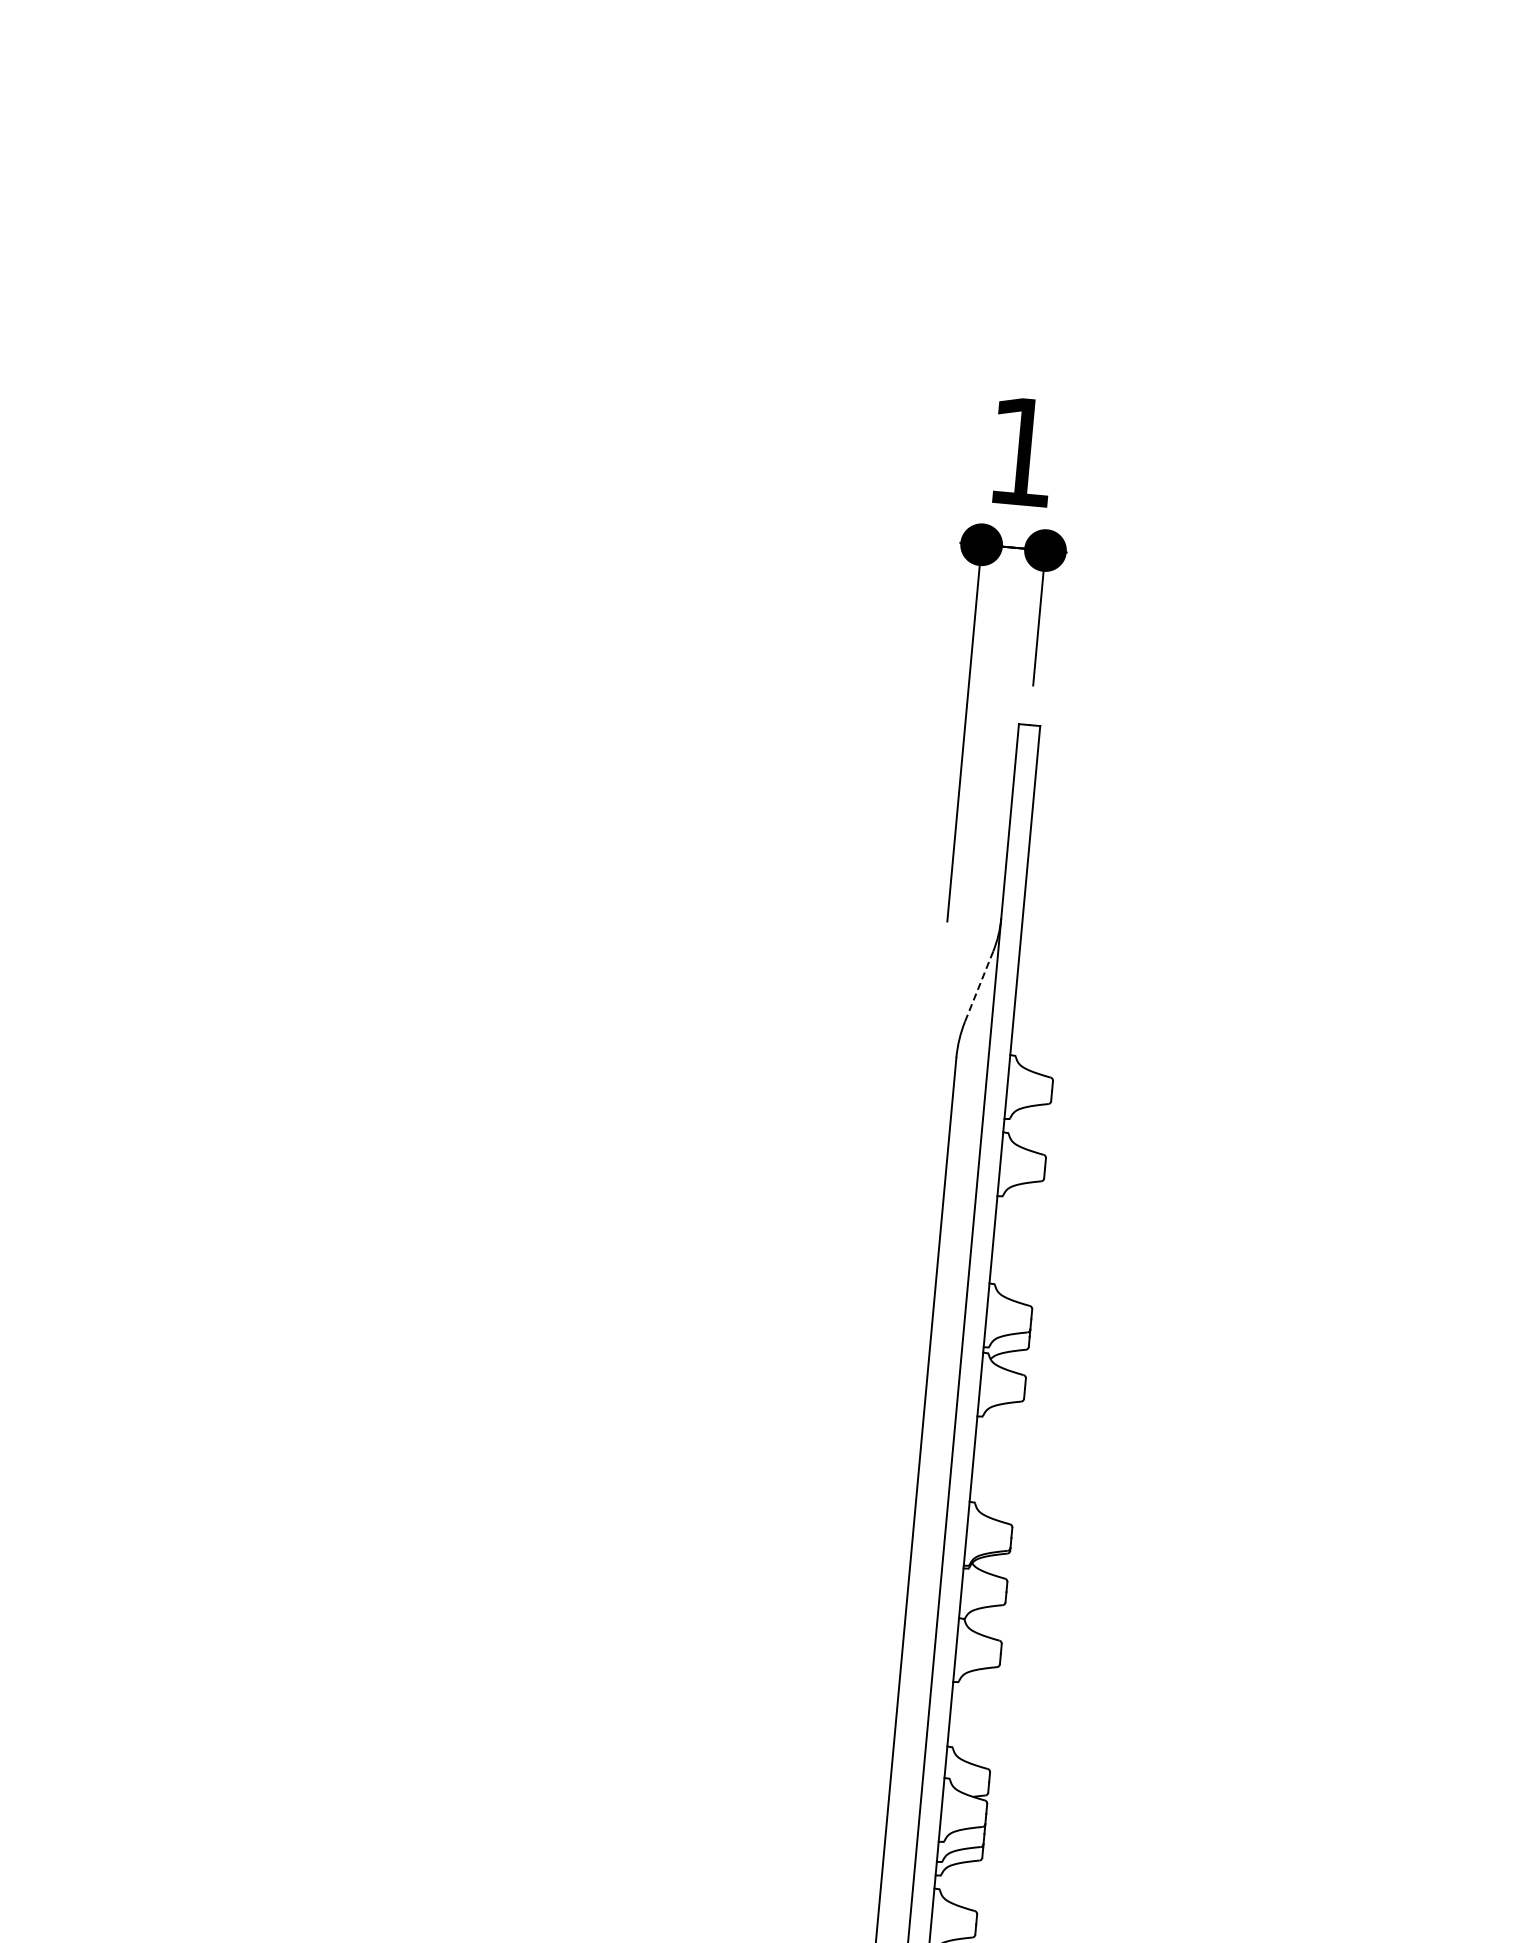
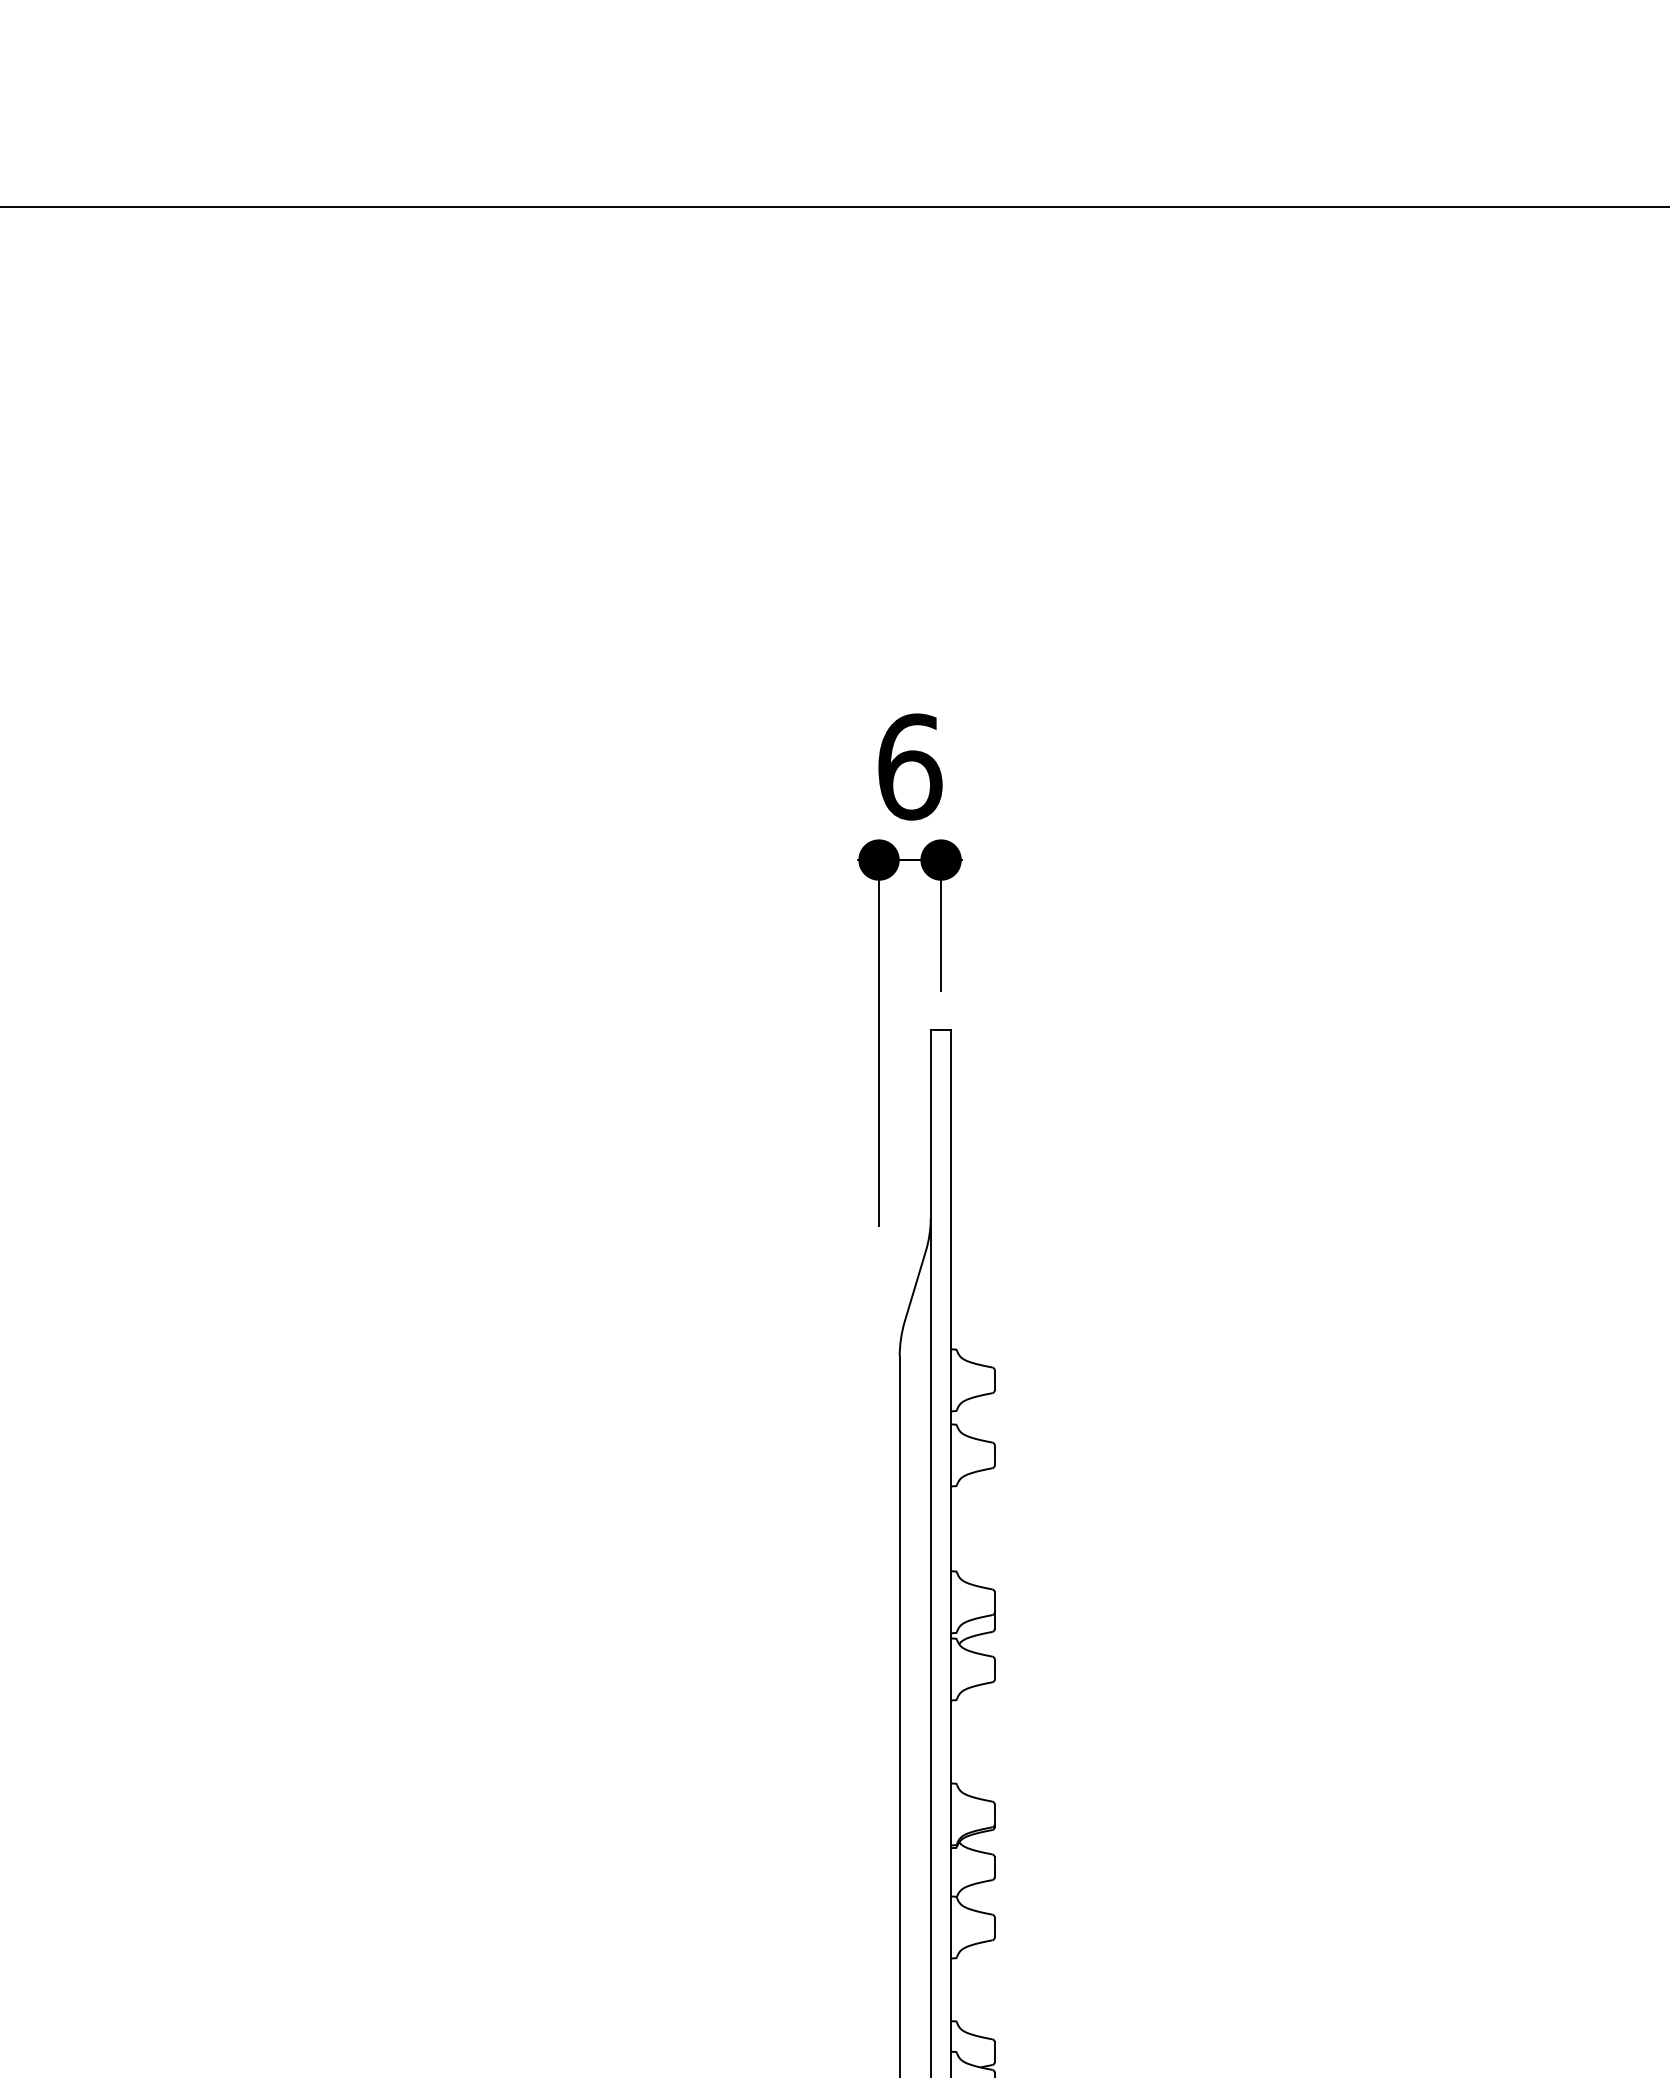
text: (1022, 451) -> (910, 766), 1 -> 6
line: (979, 986) -> (915, 1285), dashed -> solid

